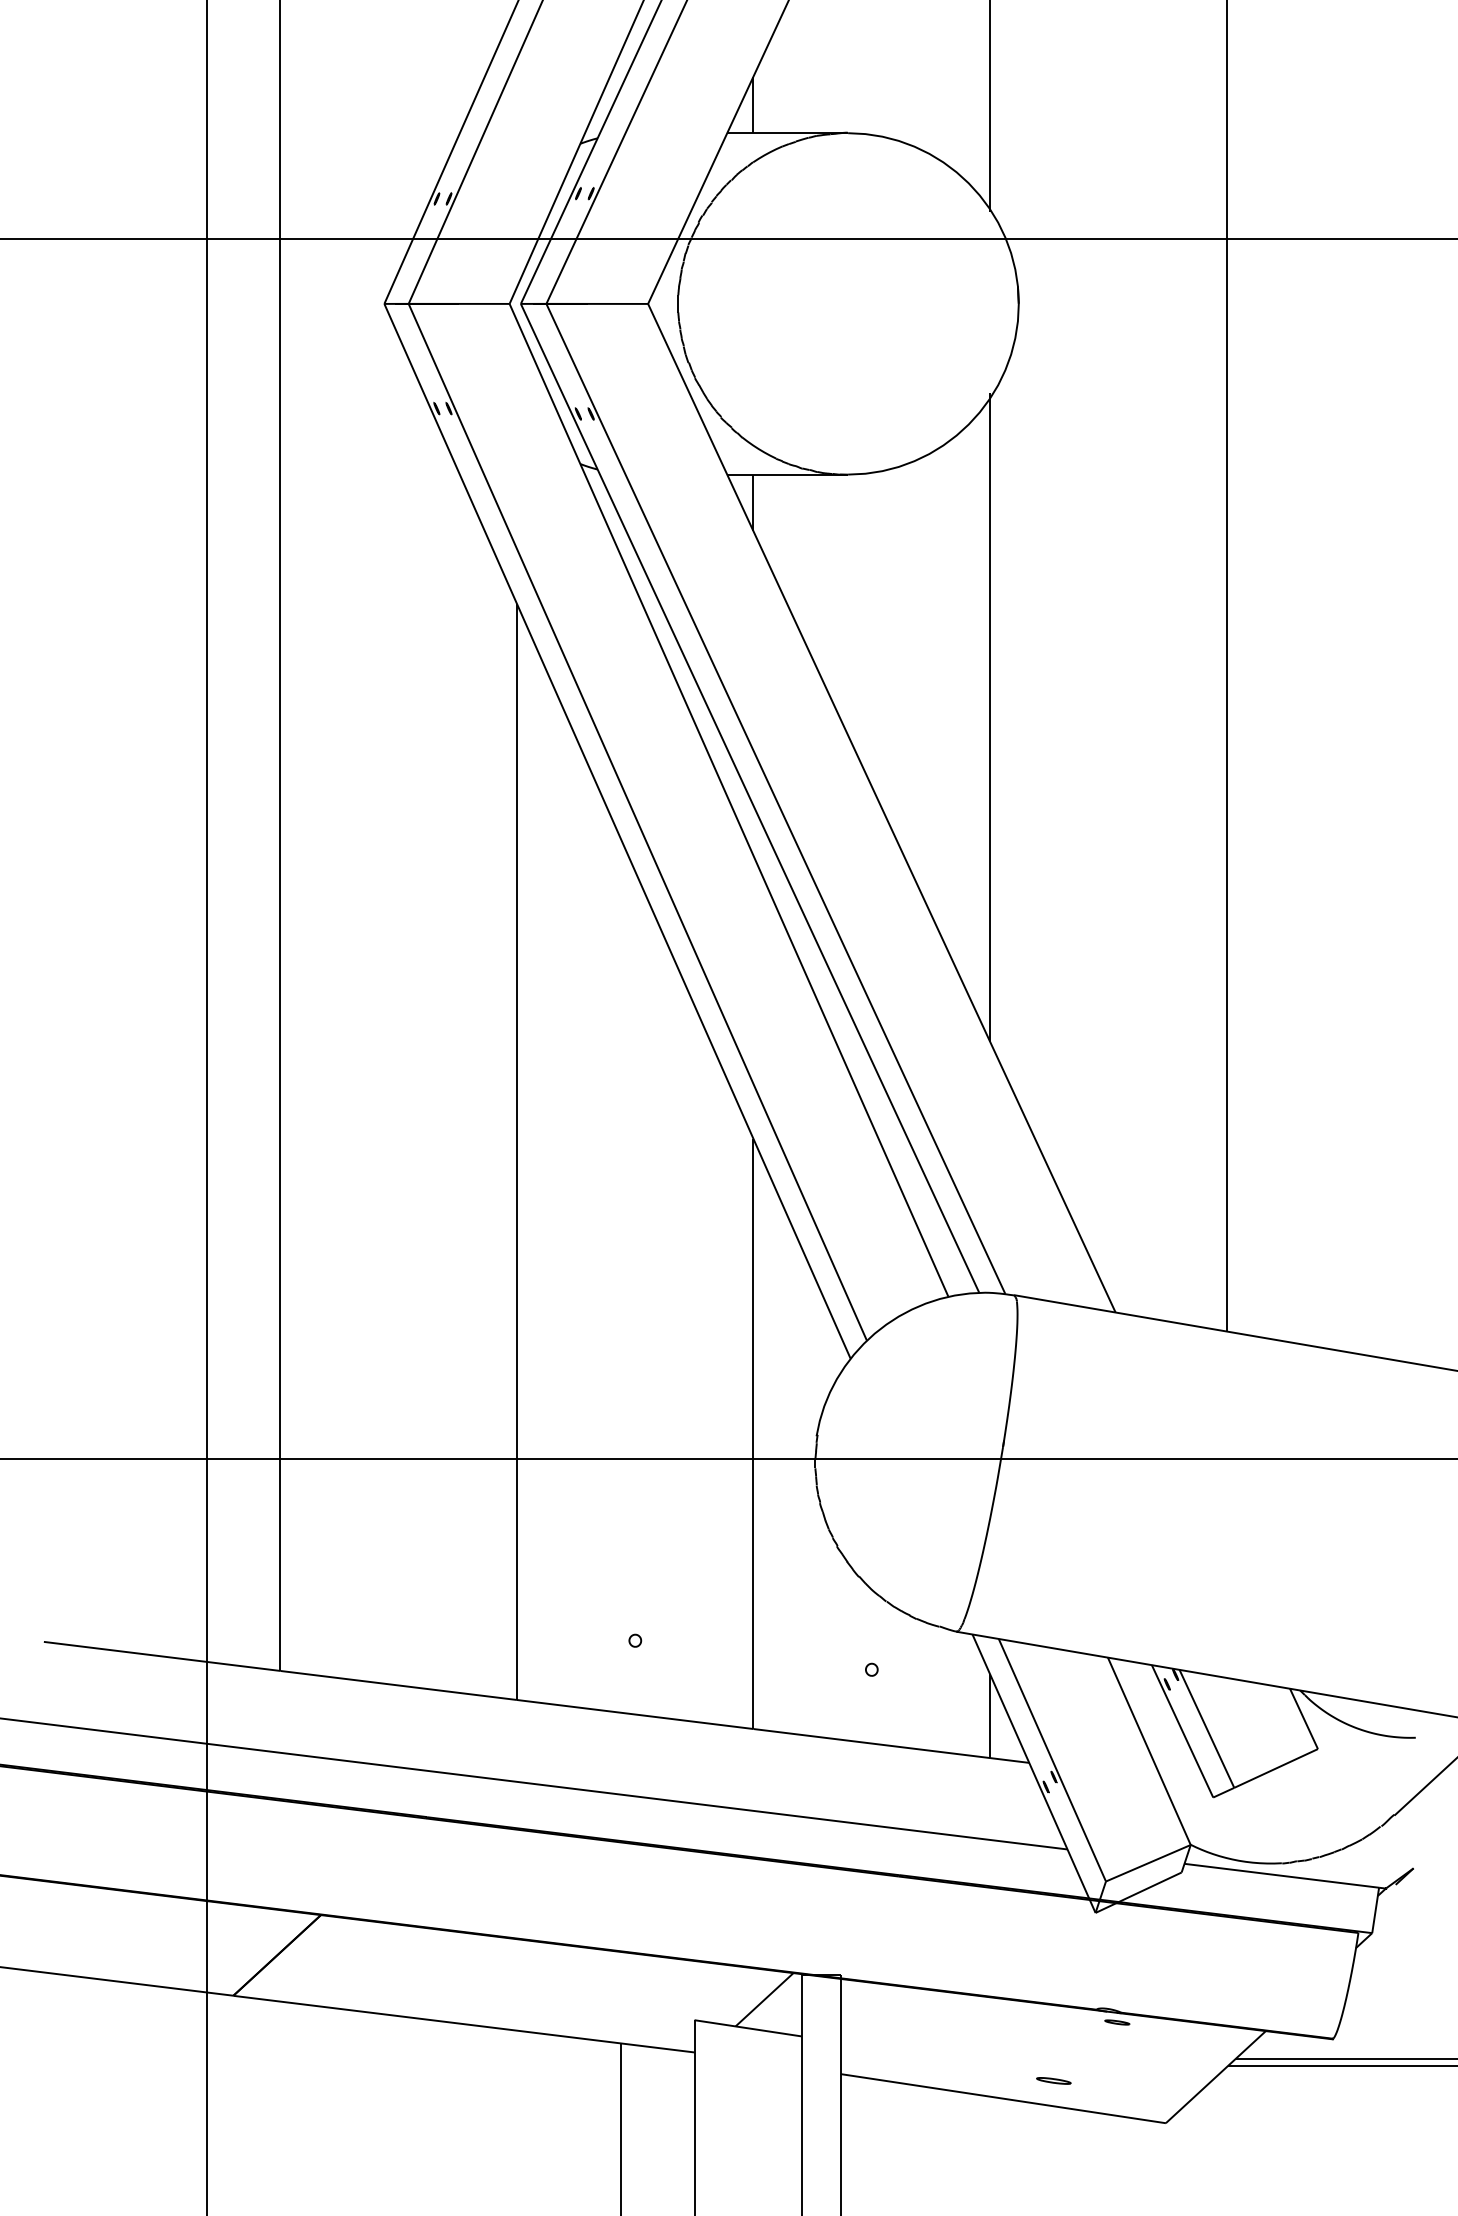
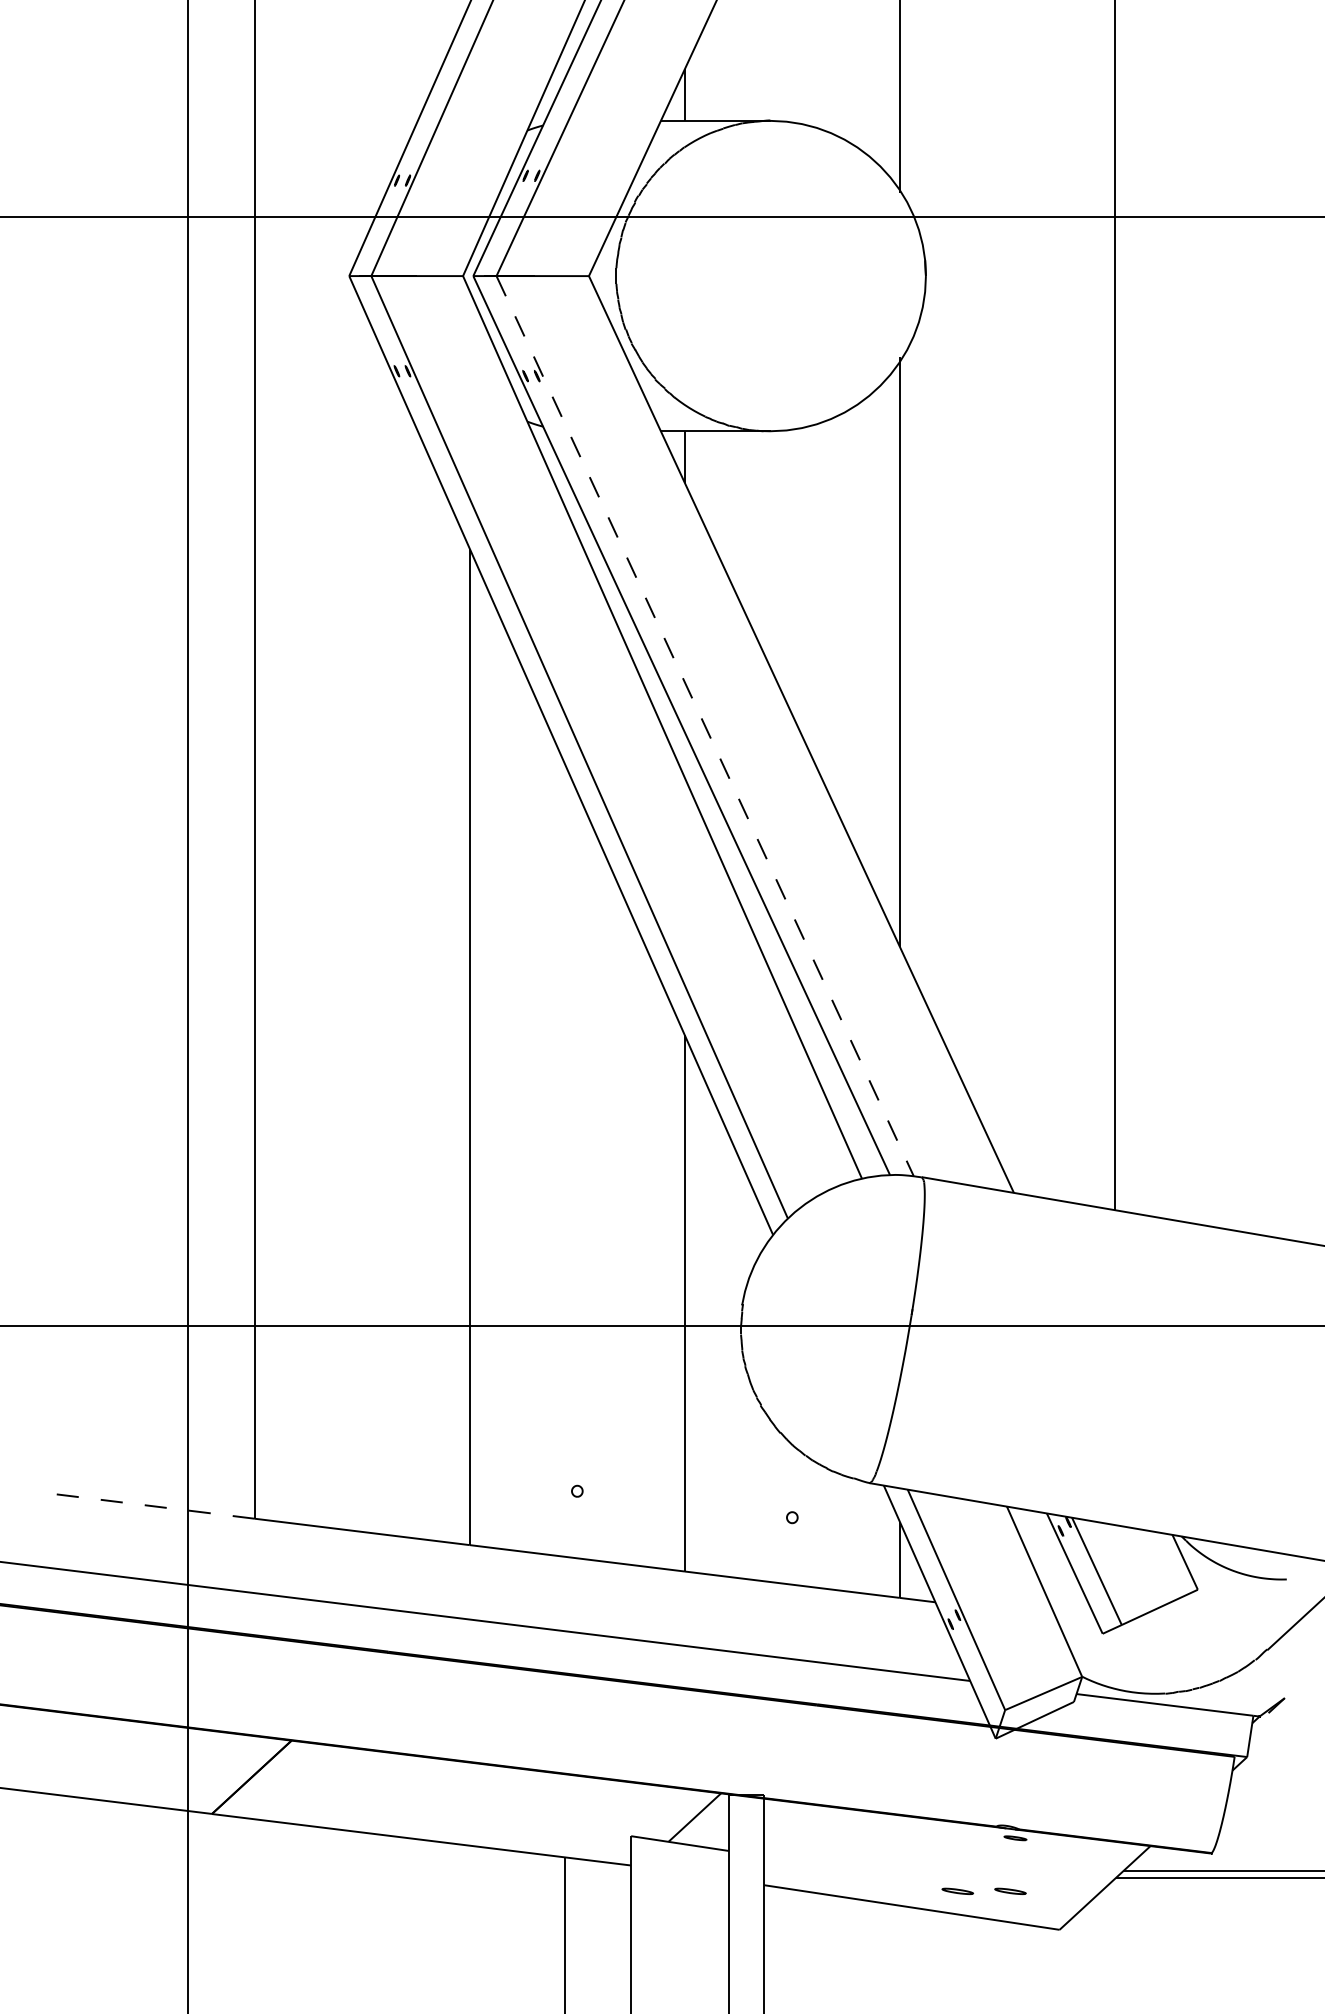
line: (775, 798) -> (704, 725), solid -> dashed
line: (161, 1656) -> (146, 1505), solid -> dashed
part: (1111, 2080) -> (1010, 1891), added

